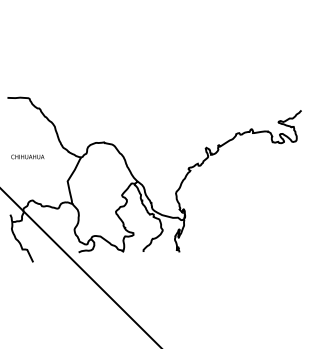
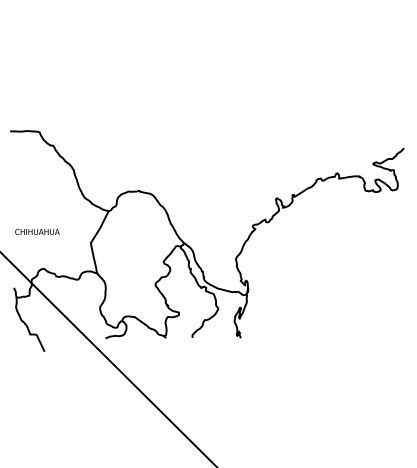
text: (27, 156) -> (36, 231), moved

